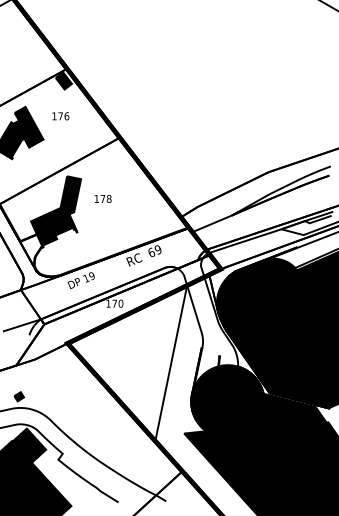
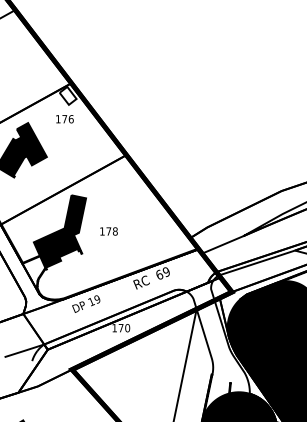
fill: (63, 80) -> (67, 95), removed
text: (60, 116) -> (64, 119), moved
text: (102, 198) -> (108, 230), moved

